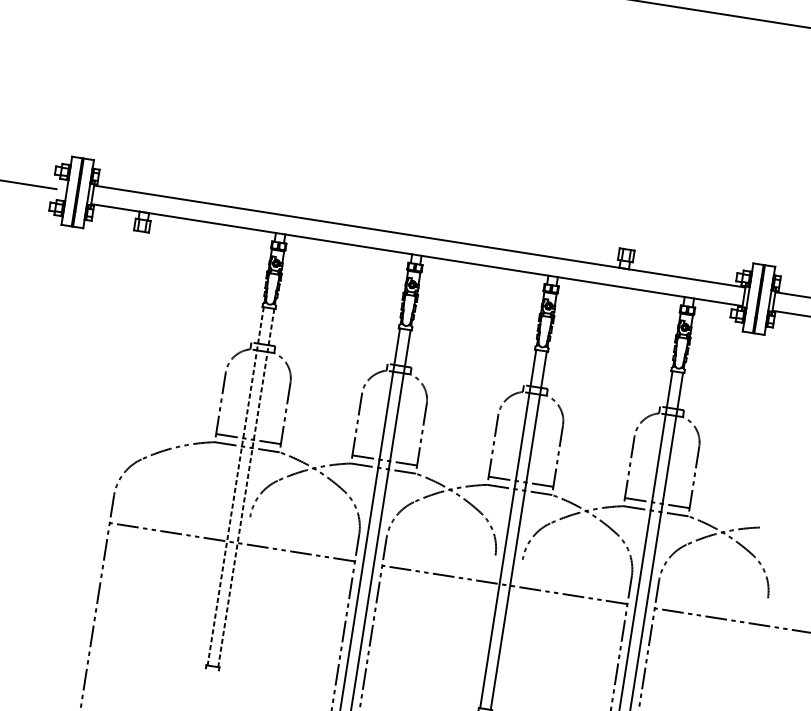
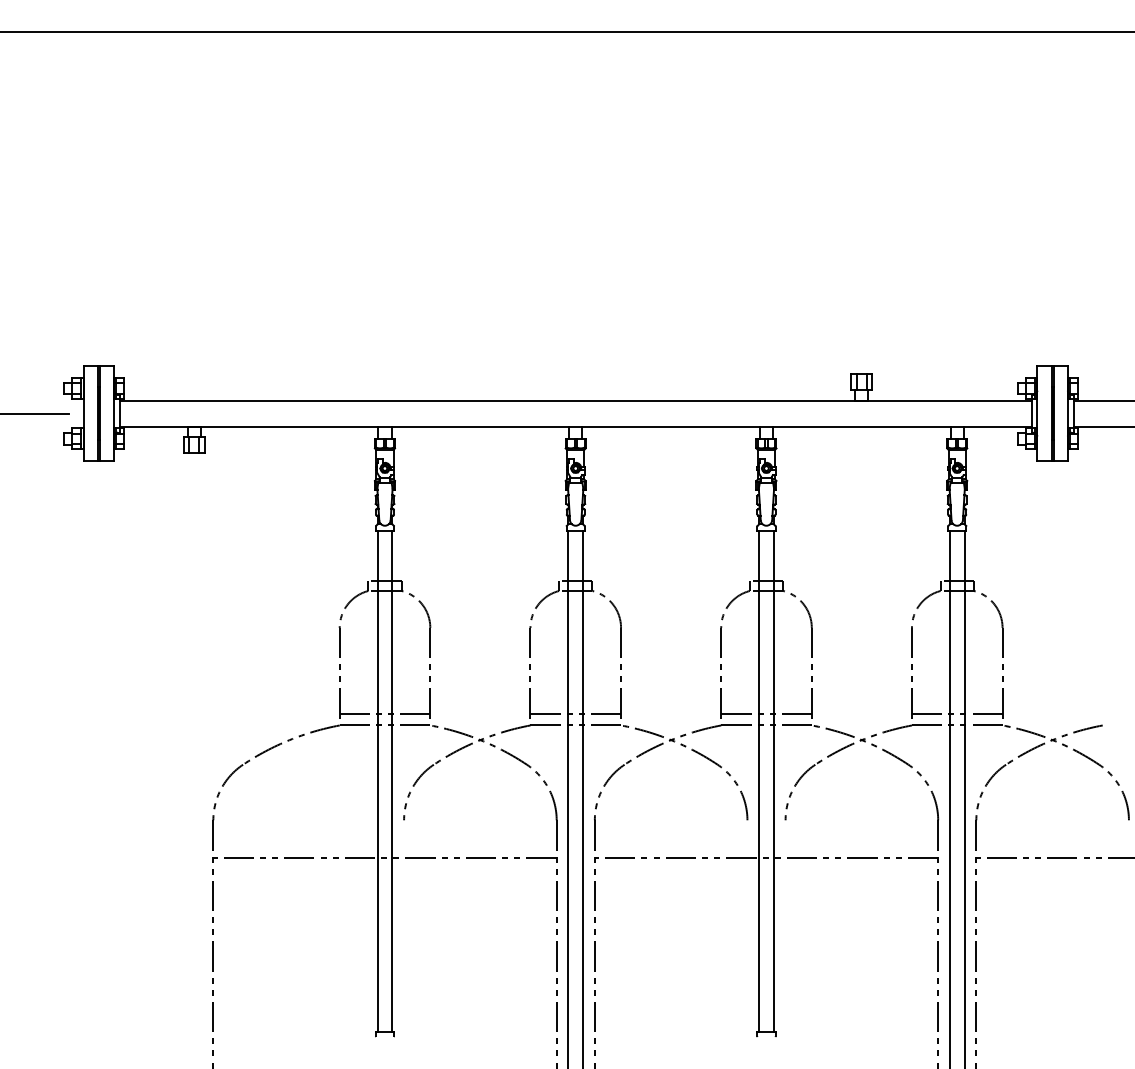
line: (235, 486) -> (377, 781), dashed -> solid
line: (246, 488) -> (392, 781), dashed -> solid

